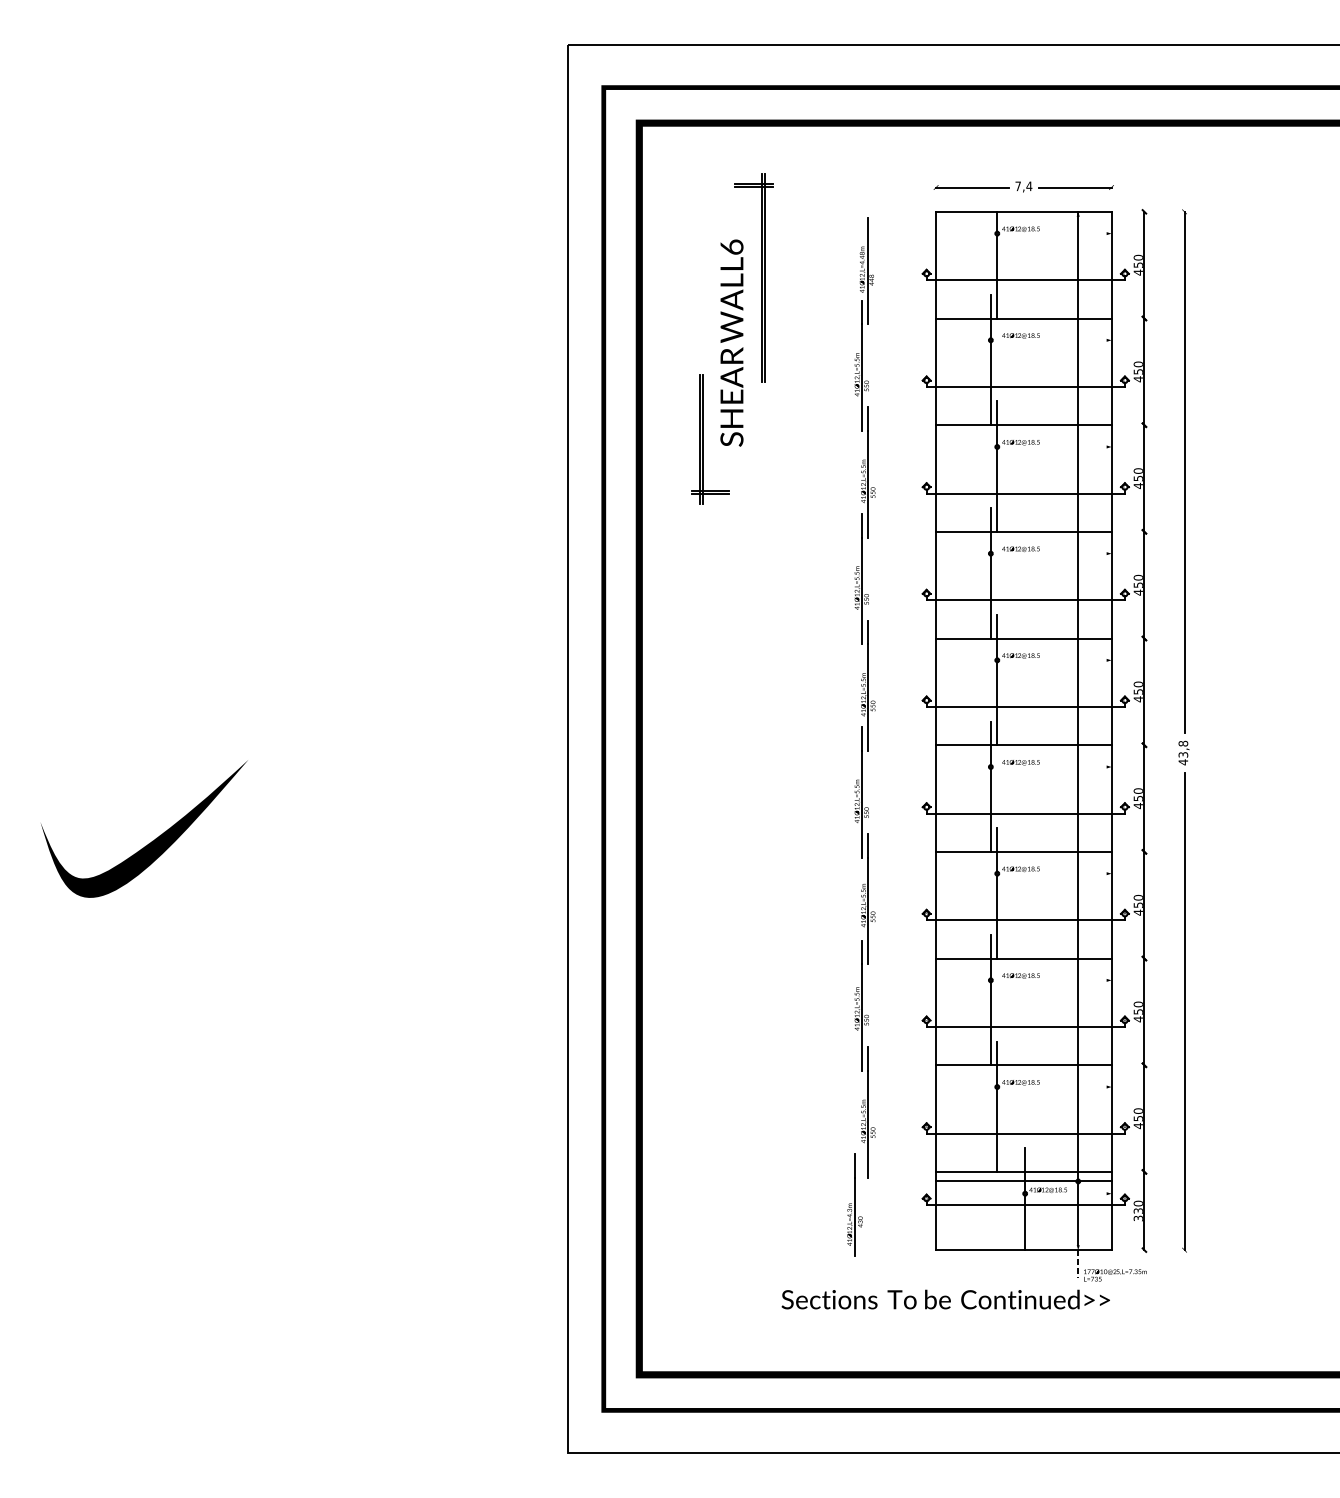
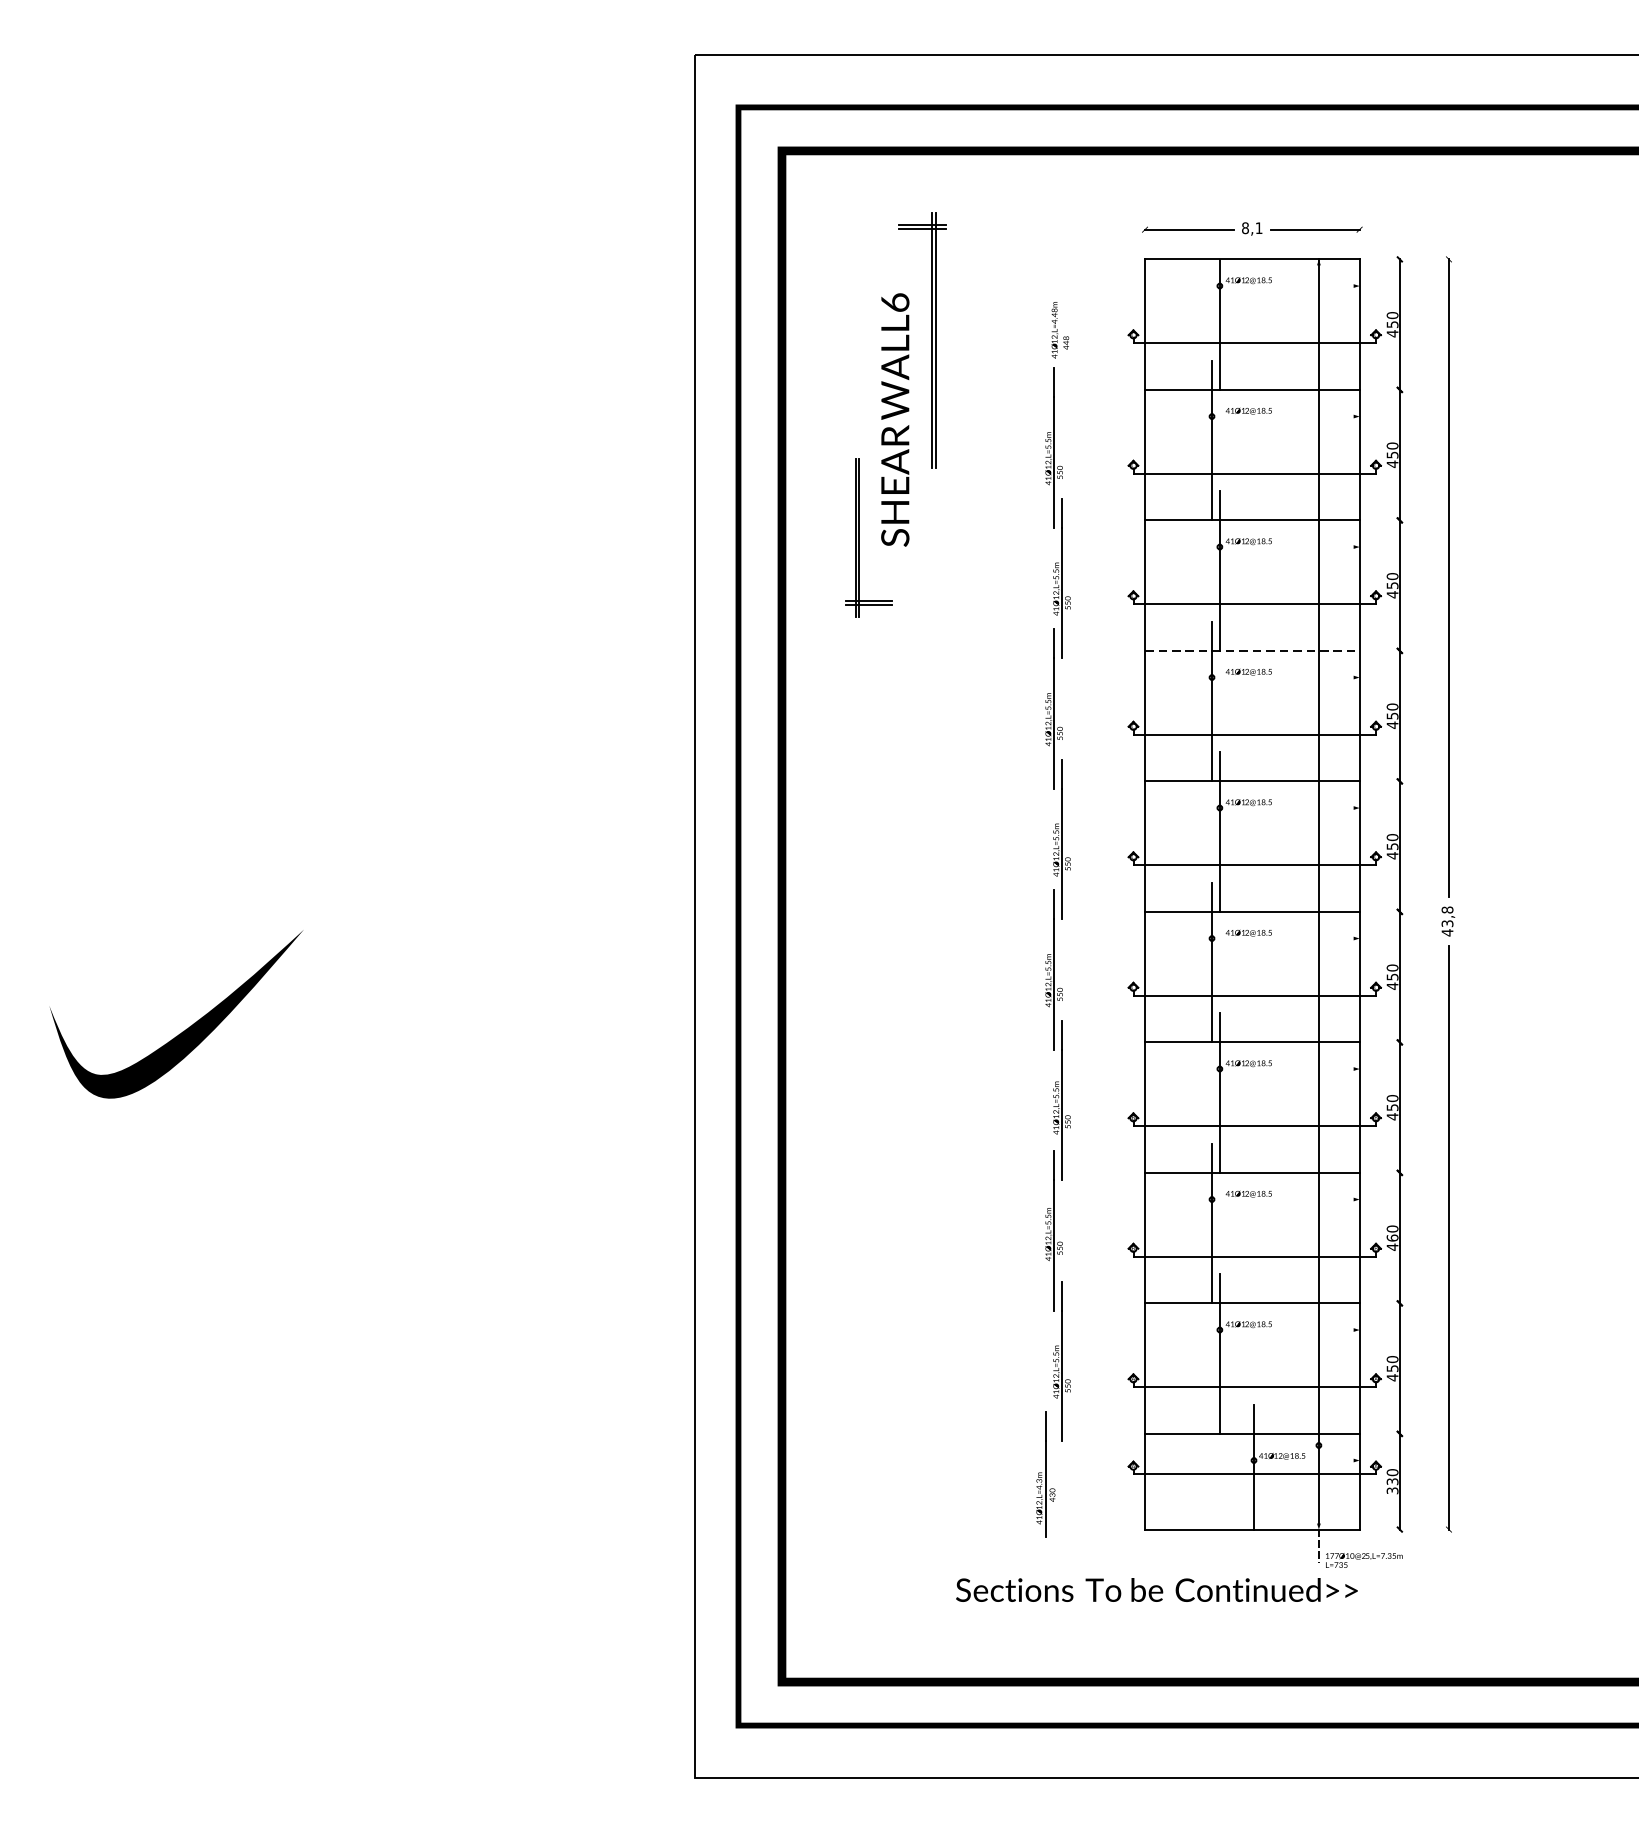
text: (1023, 186) -> (1251, 228), 7,4 -> 8,1
line: (868, 270) -> (1062, 331), removed
line: (1023, 531) -> (1251, 650), solid -> dashed
text: (1137, 1011) -> (1391, 1237), 450 -> 460
line: (1023, 1181) -> (1251, 1445), removed

